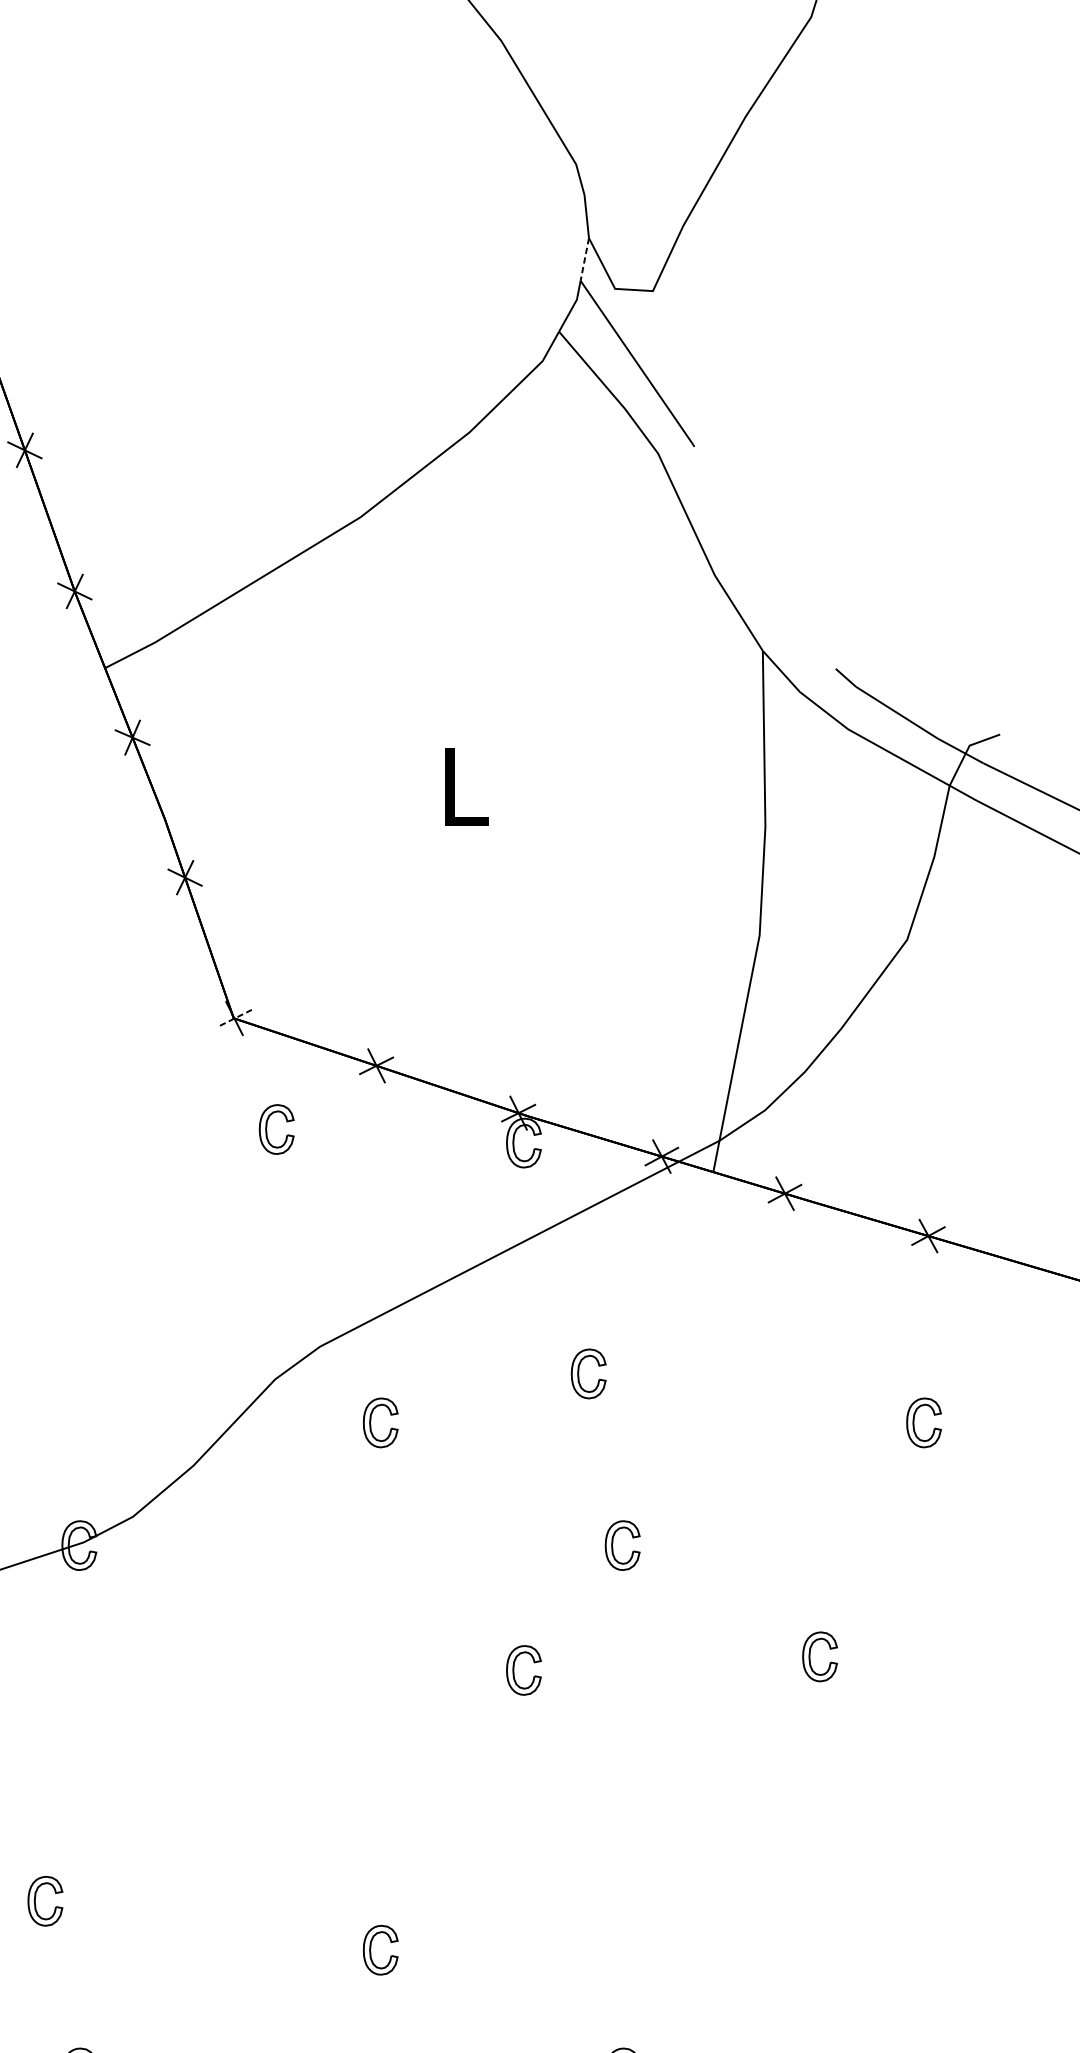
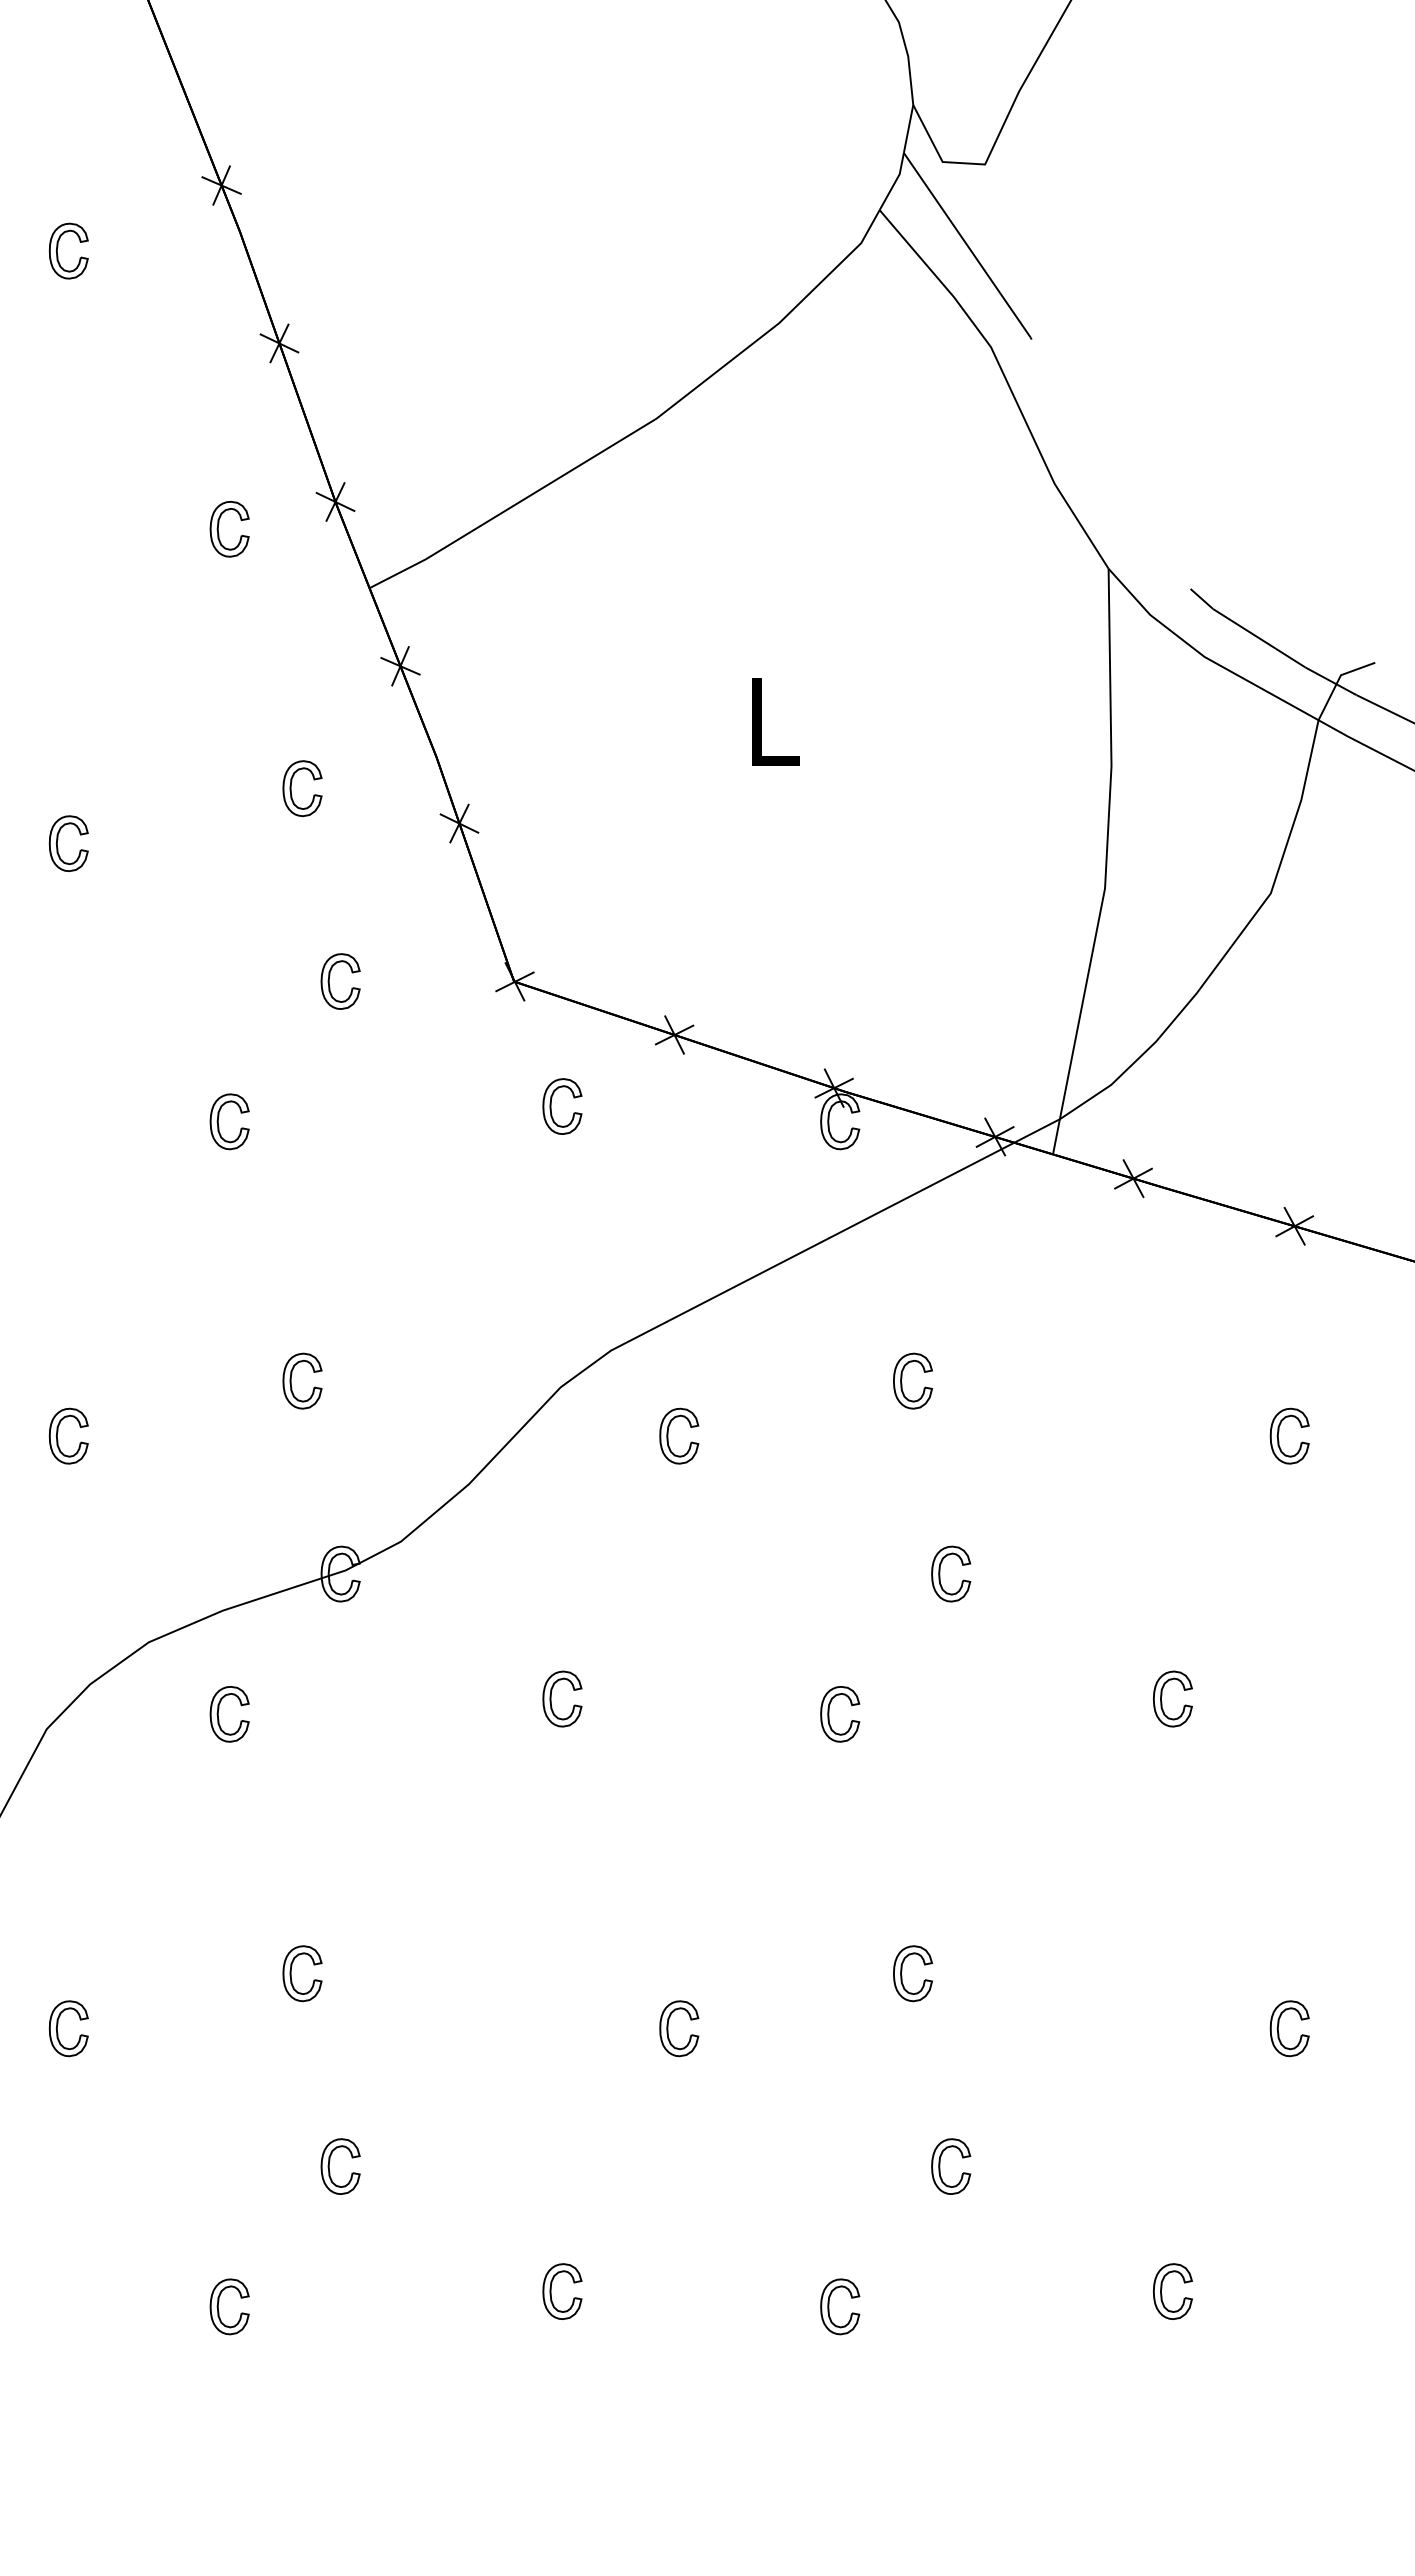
line: (584, 259) -> (908, 129), dashed -> solid
part: (35, 846) -> (291, 788), added
part: (69, 1018) -> (329, 981), added
line: (234, 1018) -> (514, 981), dashed -> solid
part: (35, 1373) -> (291, 1380), added
part: (267, 1656) -> (551, 1698), added
part: (579, 1899) -> (902, 1971), added
part: (914, 1946) -> (1279, 2024), added

